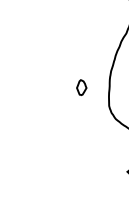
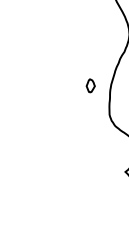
part: (81, 87) -> (90, 85), moved

